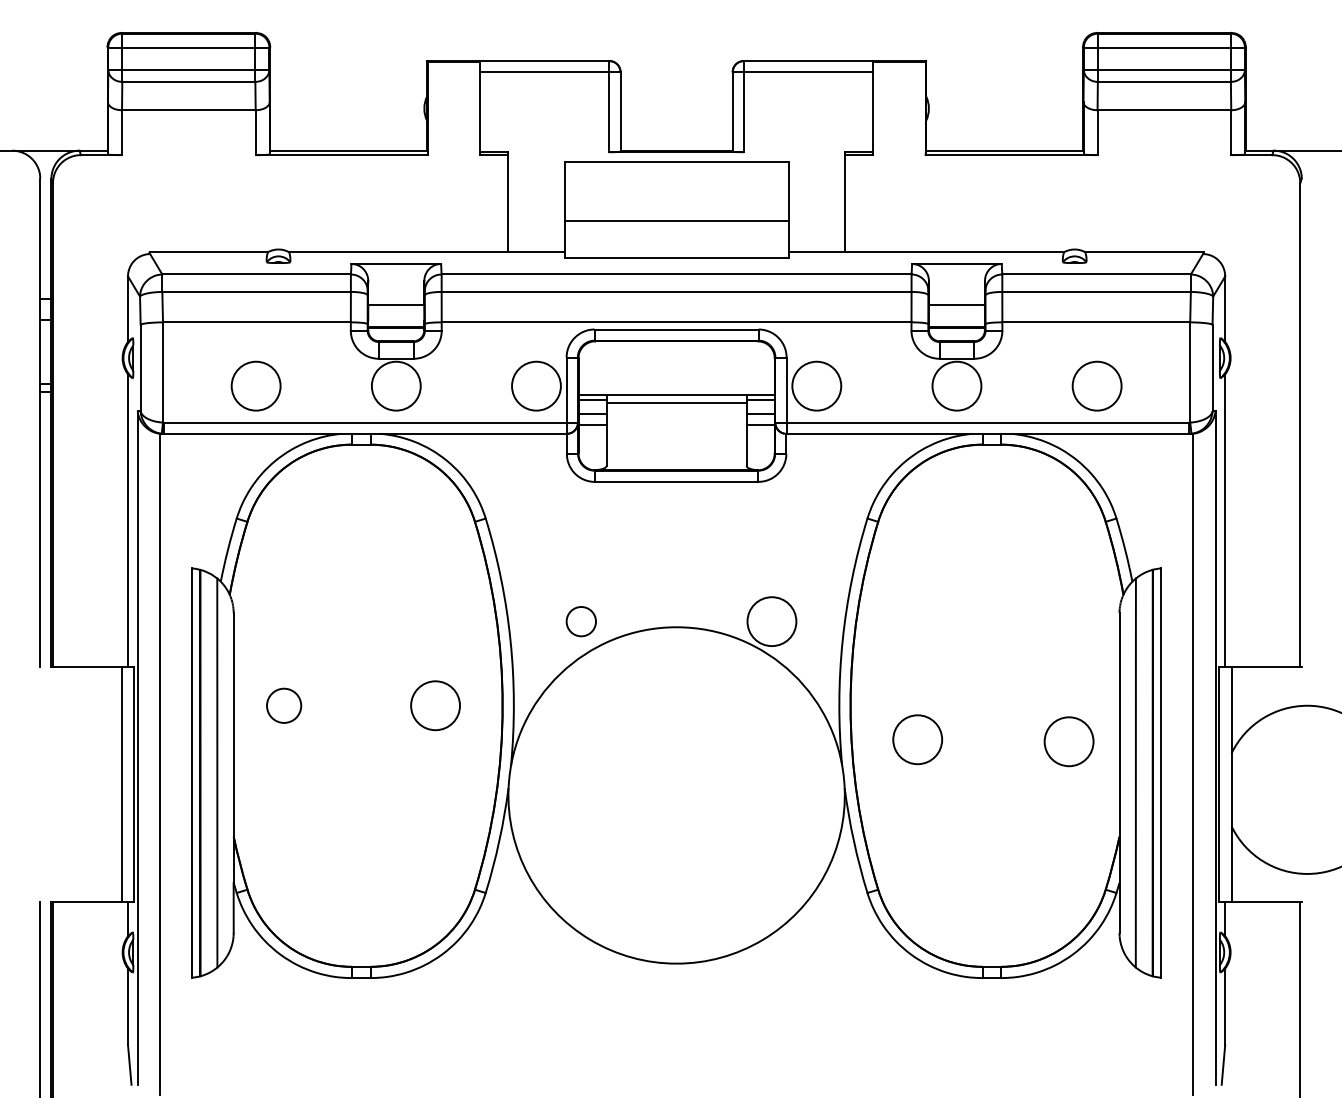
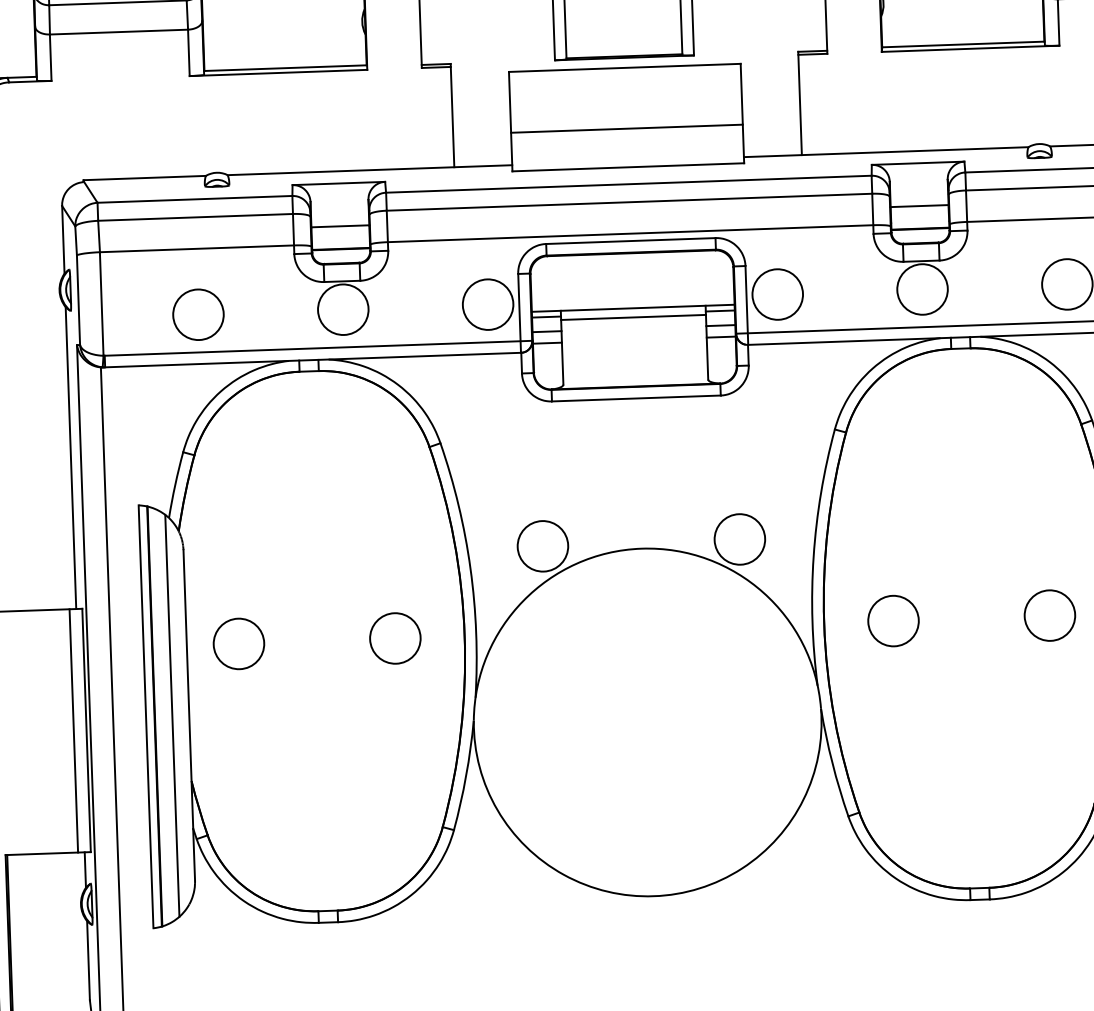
circle: (580, 621) -> (542, 546), size x1.67
circle: (283, 705) -> (238, 643), size x1.43
circle: (917, 739) -> (893, 620), moved
circle: (1068, 741) -> (1049, 615), moved

